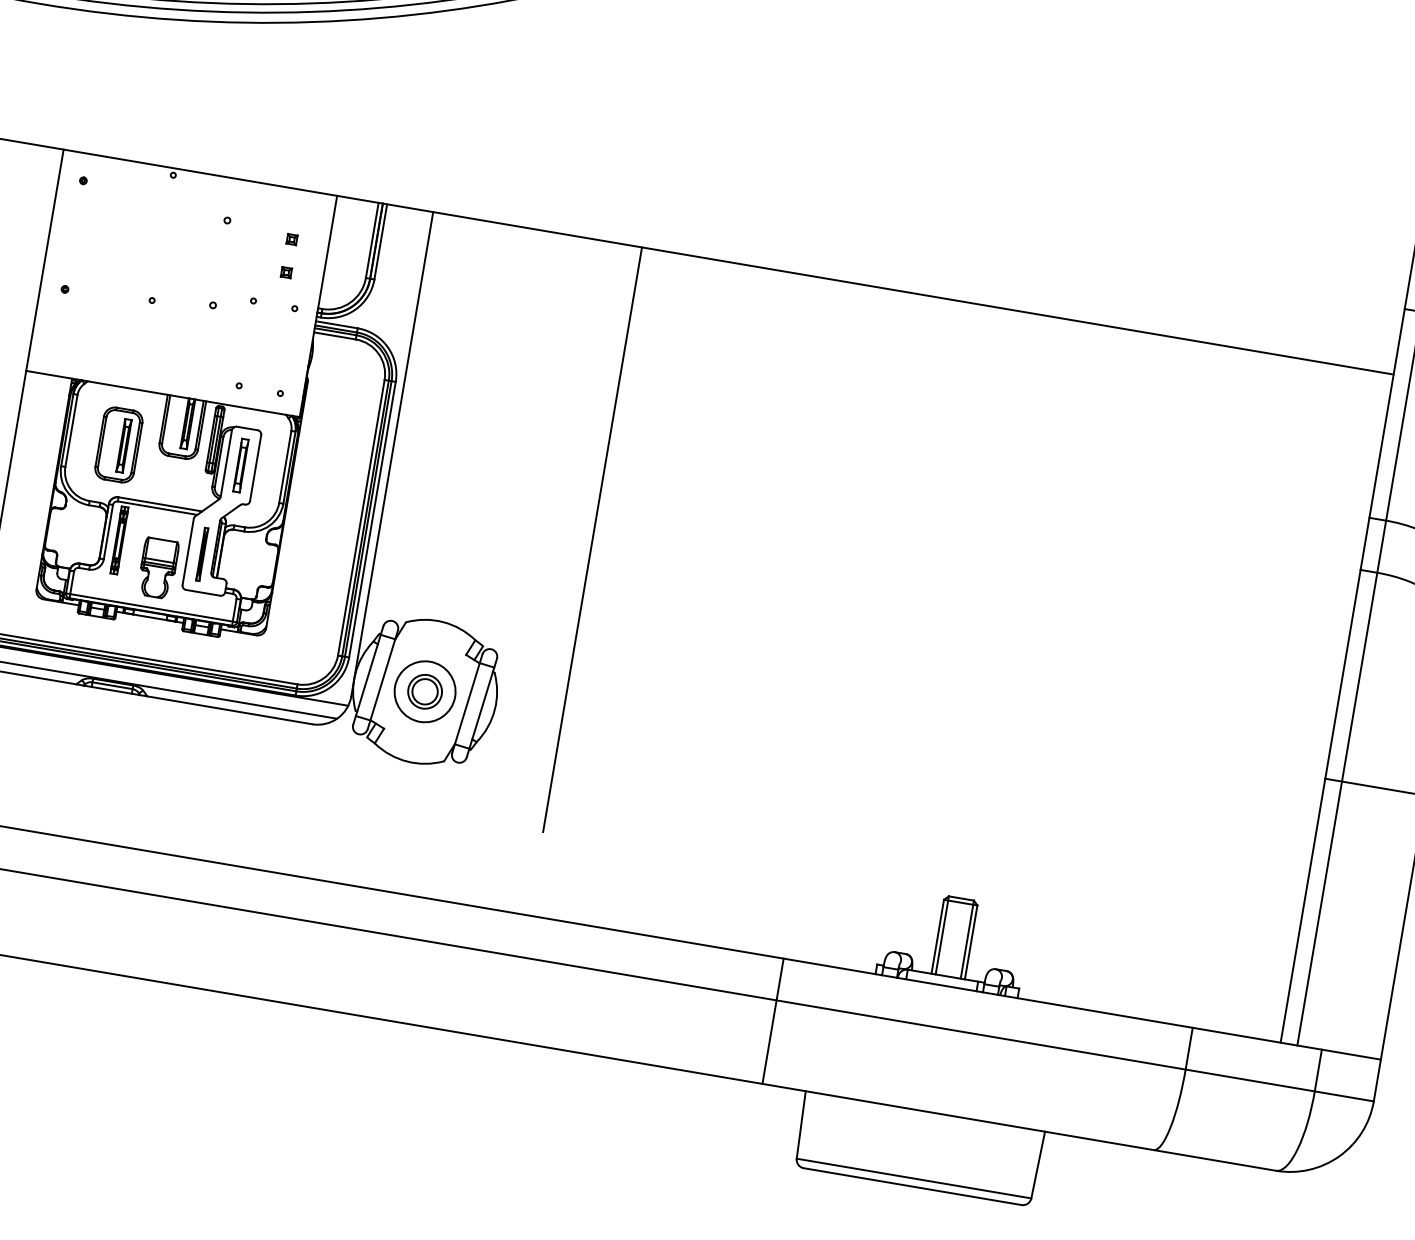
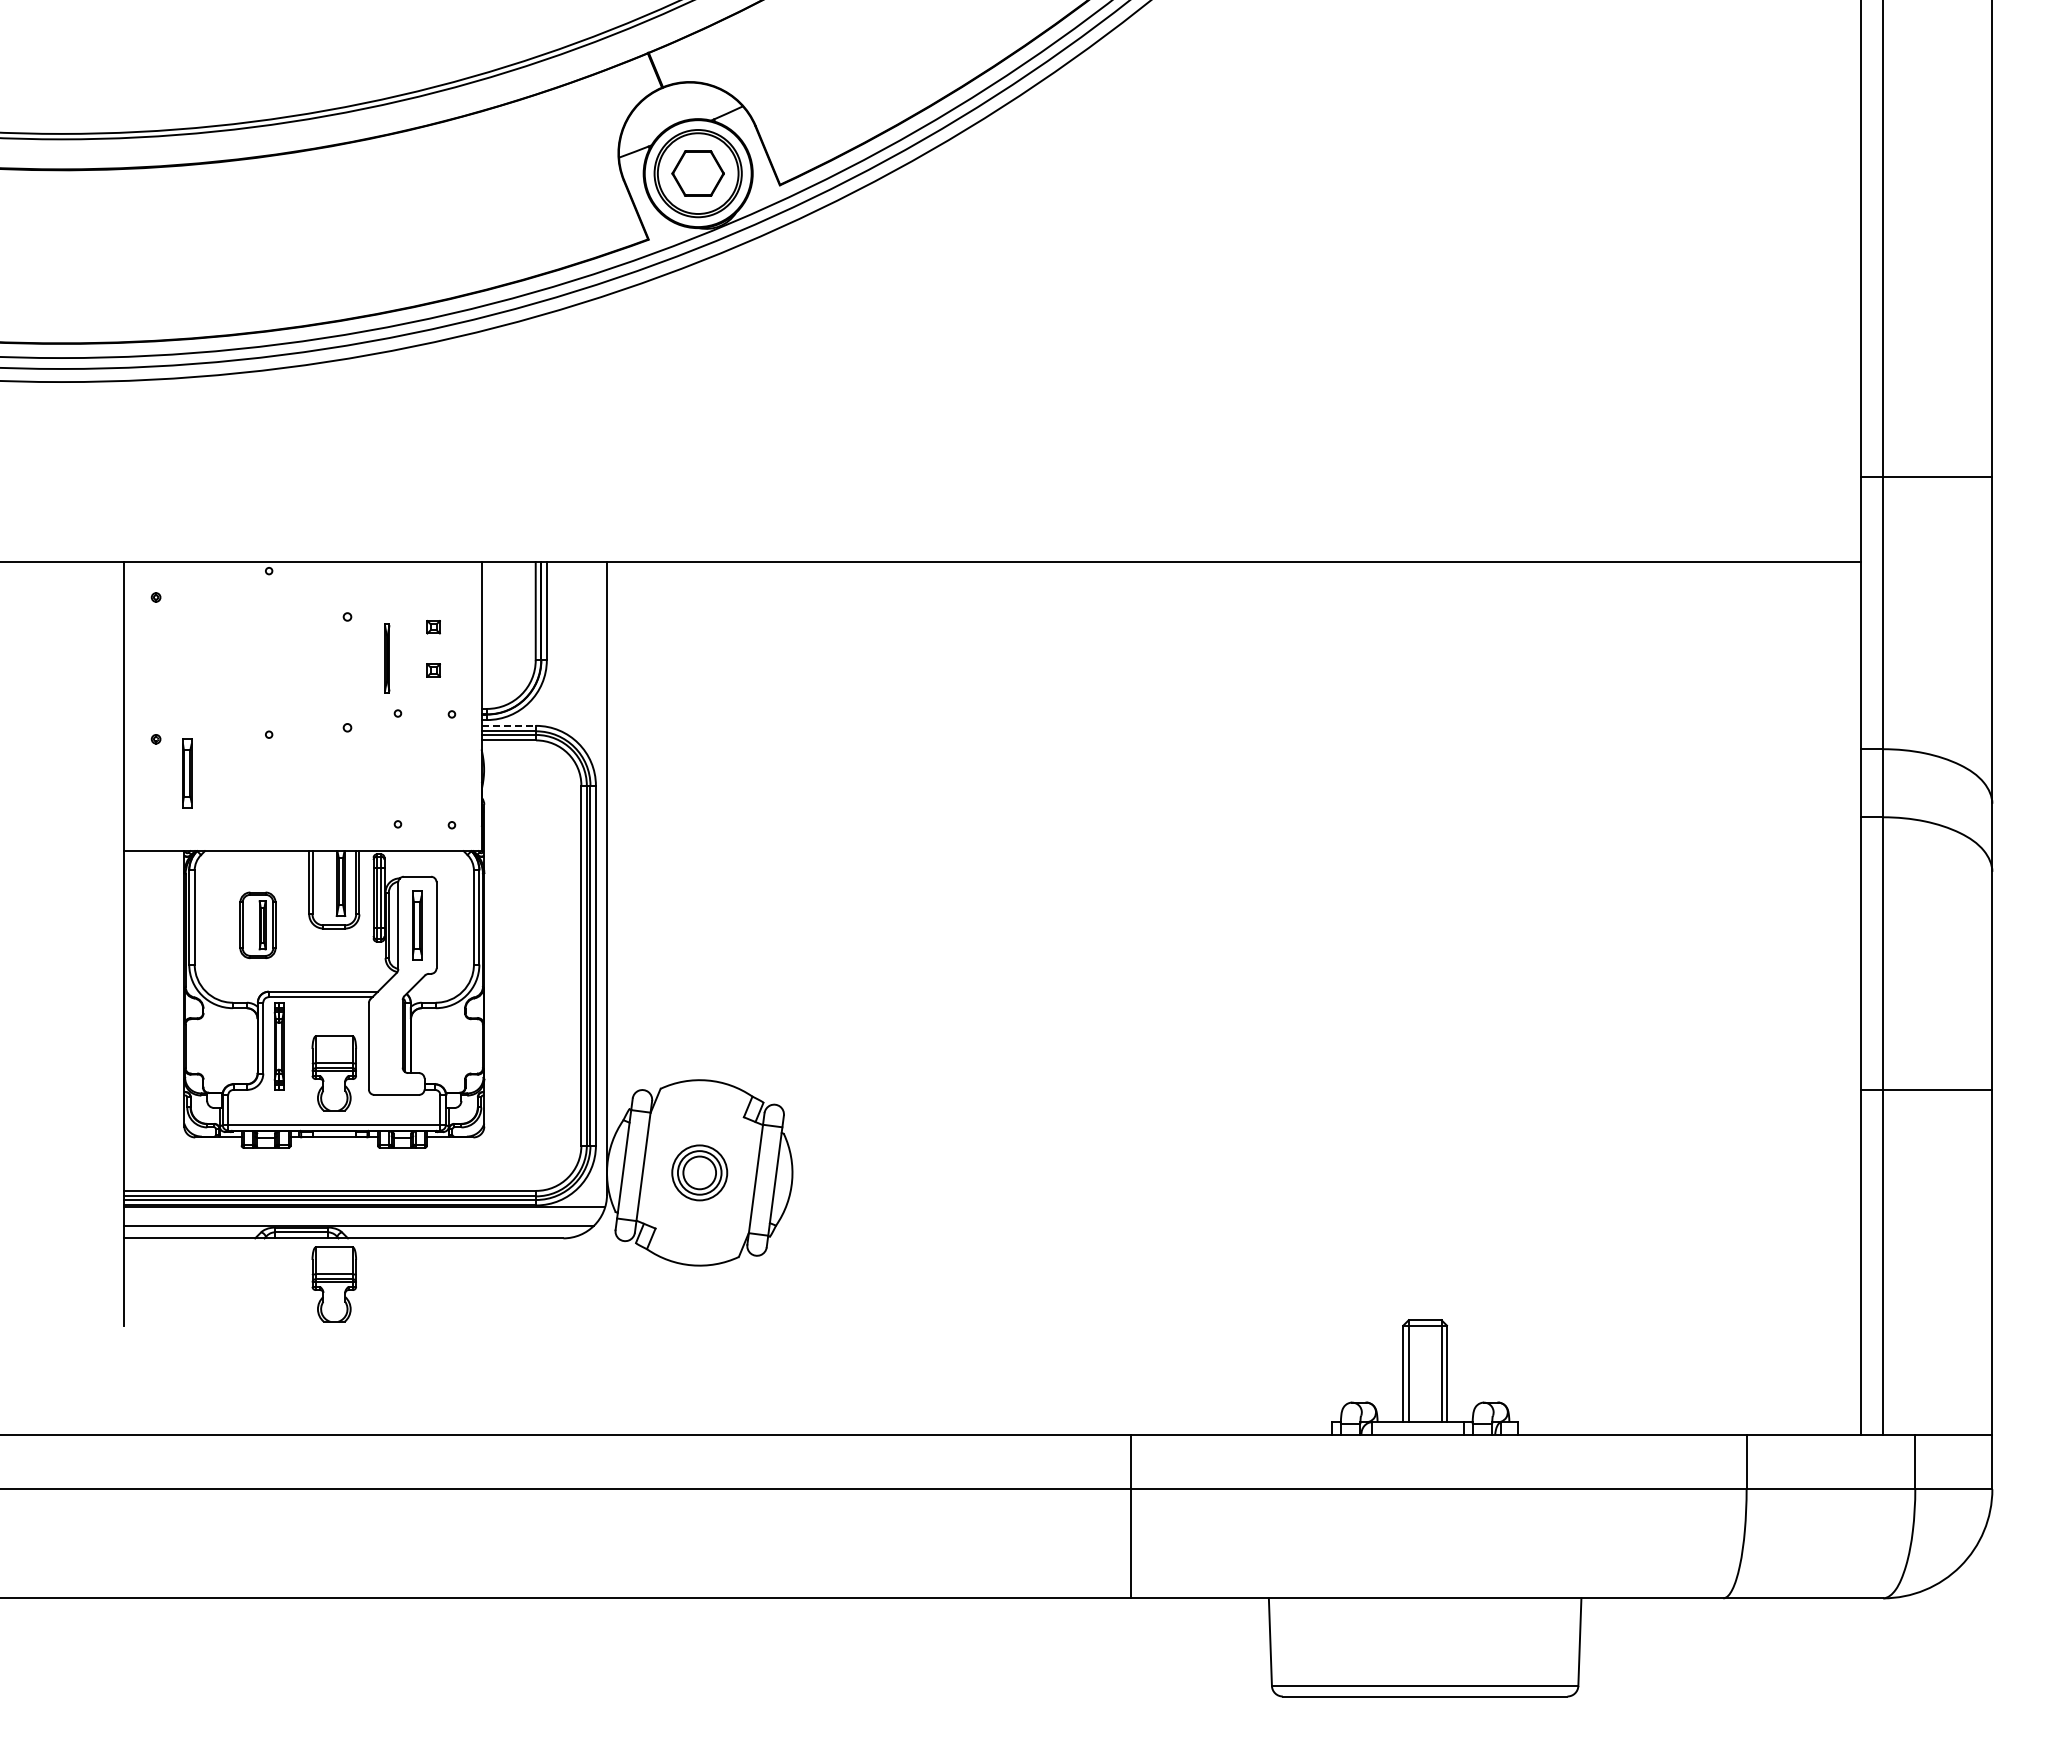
part: (84, 319) -> (187, 773), added
line: (337, 324) -> (509, 725), solid -> dashed
part: (118, 445) -> (257, 925), size x0.7
line: (592, 539) -> (879, 943), removed
part: (202, 554) -> (387, 658), moved
circle: (424, 691) -> (699, 1172), size x0.7
part: (130, 729) -> (333, 1284), added
line: (773, 1021) -> (1131, 1516), moved

